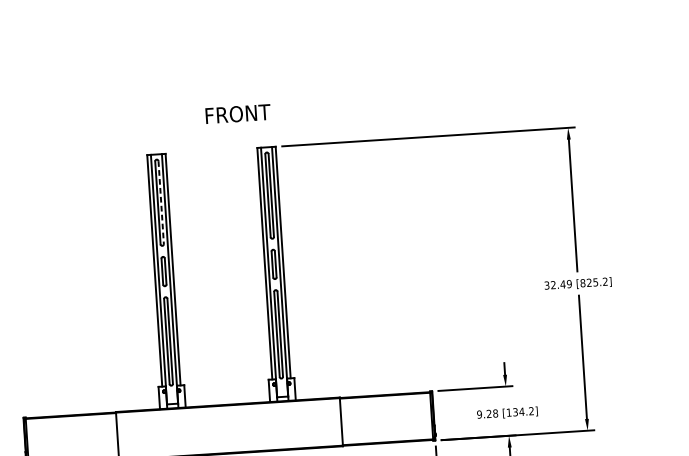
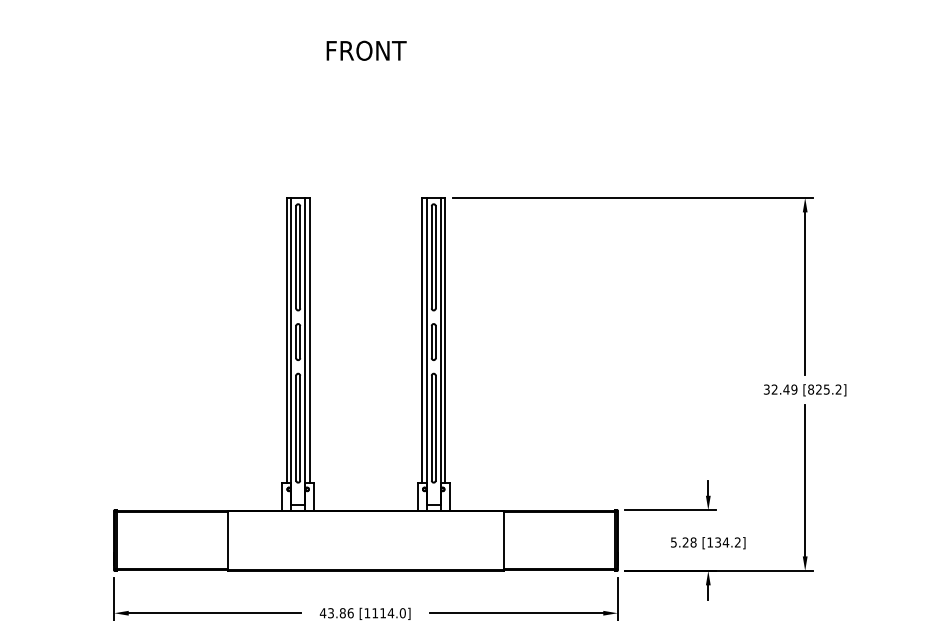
text: (238, 113) -> (366, 50), moved
line: (161, 202) -> (300, 257), dashed -> solid
text: (479, 414) -> (673, 542), 9.28 -> 5.28

